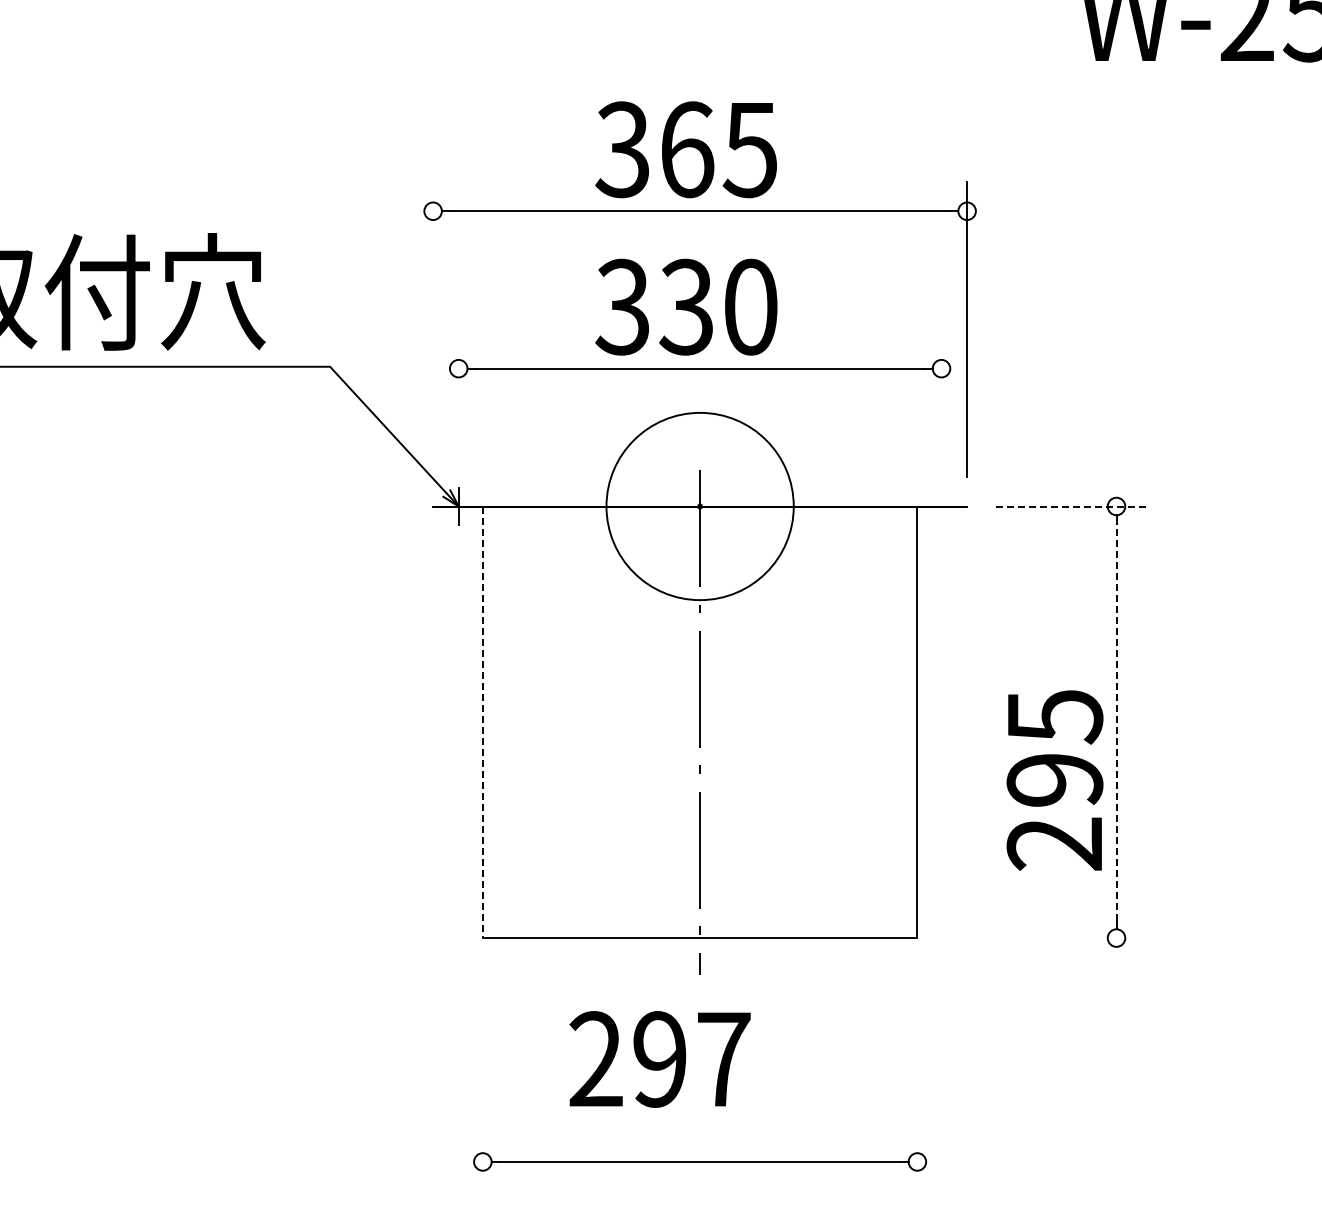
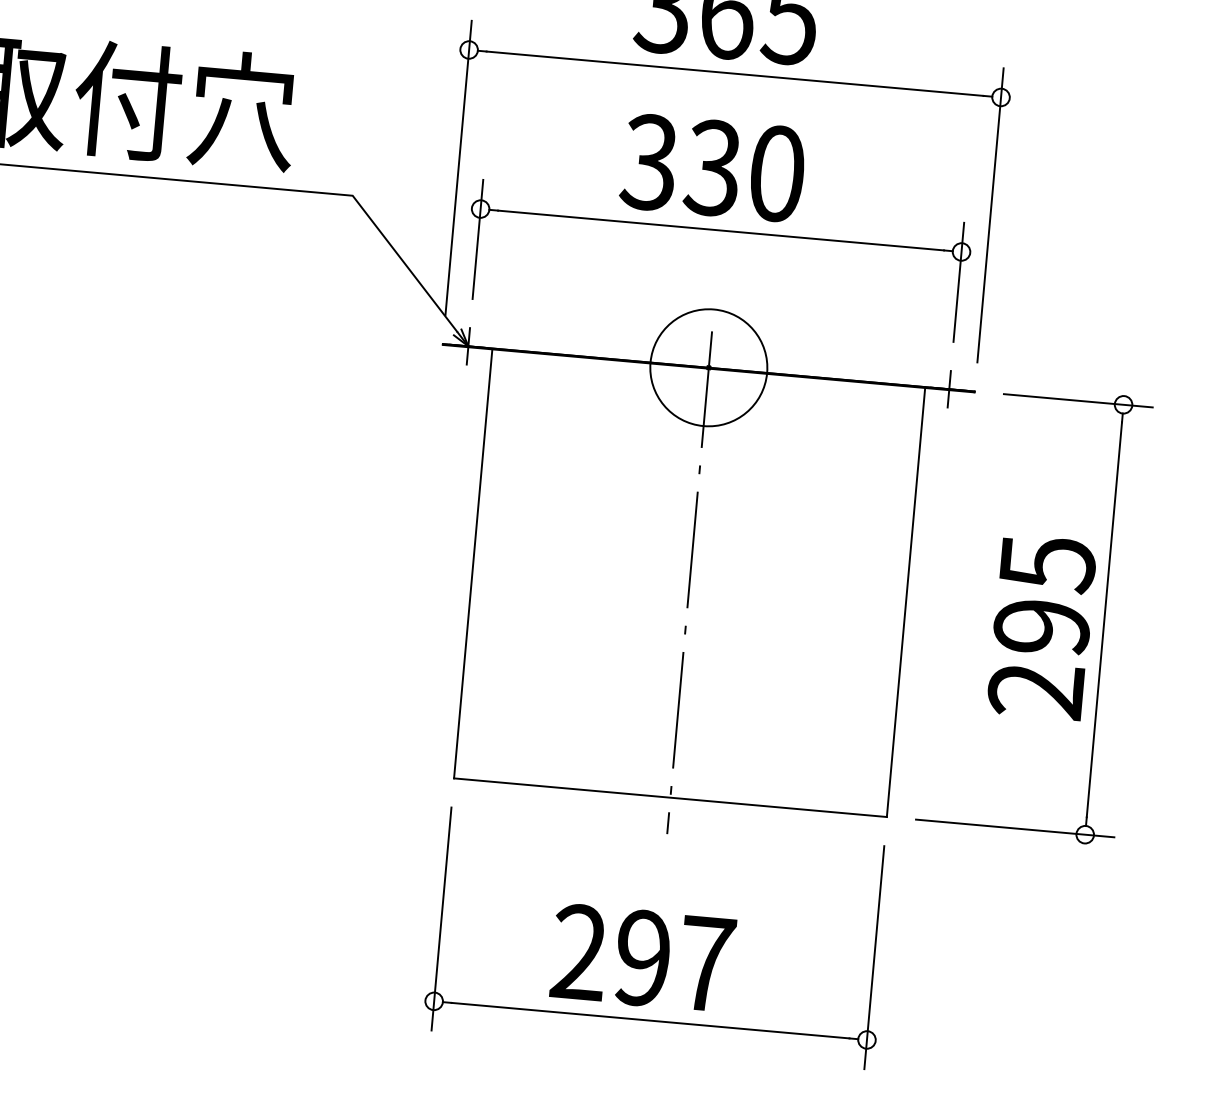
line: (433, 329) -> (459, 167), added
line: (458, 398) -> (477, 238), added
line: (941, 398) -> (958, 281), added
circle: (699, 506) -> (708, 367), size x0.62
line: (941, 506) -> (949, 389), added
line: (1071, 506) -> (1078, 400), dashed -> solid
line: (1116, 721) -> (1104, 618), dashed -> solid
line: (482, 723) -> (472, 564), dashed -> solid
text: (1054, 780) -> (1041, 627), moved
line: (1045, 938) -> (1014, 828), added
text: (659, 1059) -> (642, 958), moved
line: (482, 1079) -> (441, 919), added
line: (917, 1079) -> (874, 957), added

